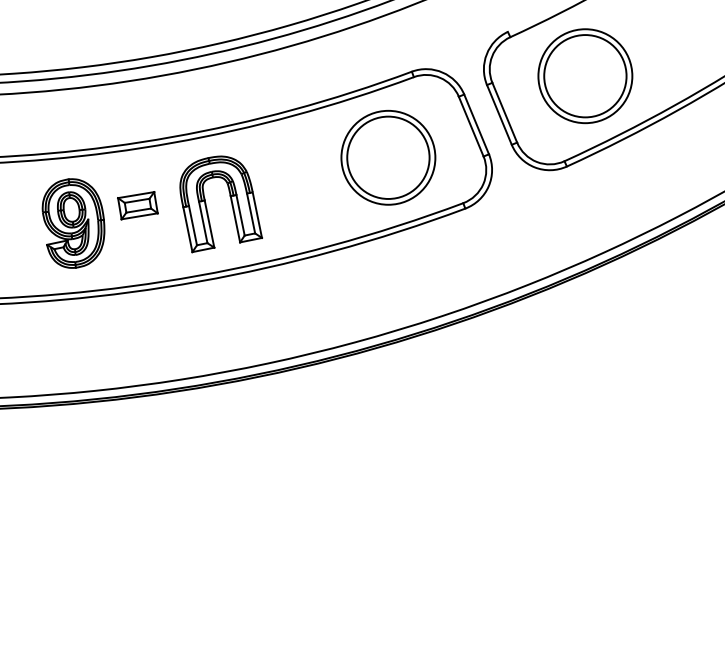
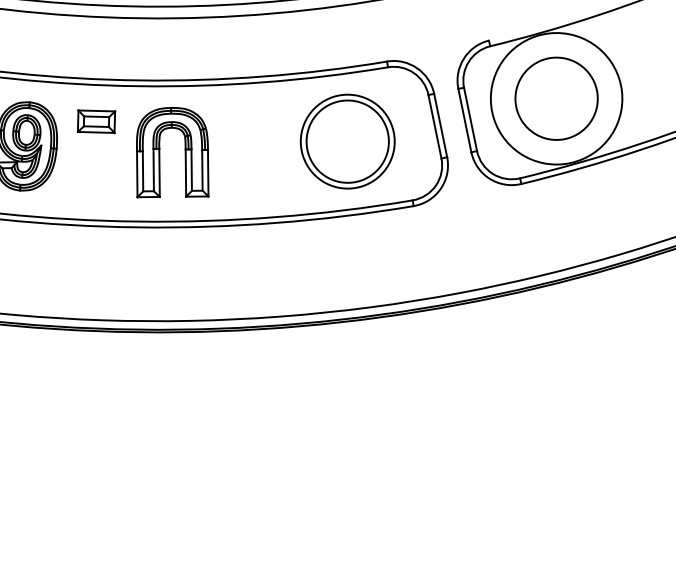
circle: (585, 76) -> (556, 99), size x1.4
part: (137, 205) -> (96, 121), moved

